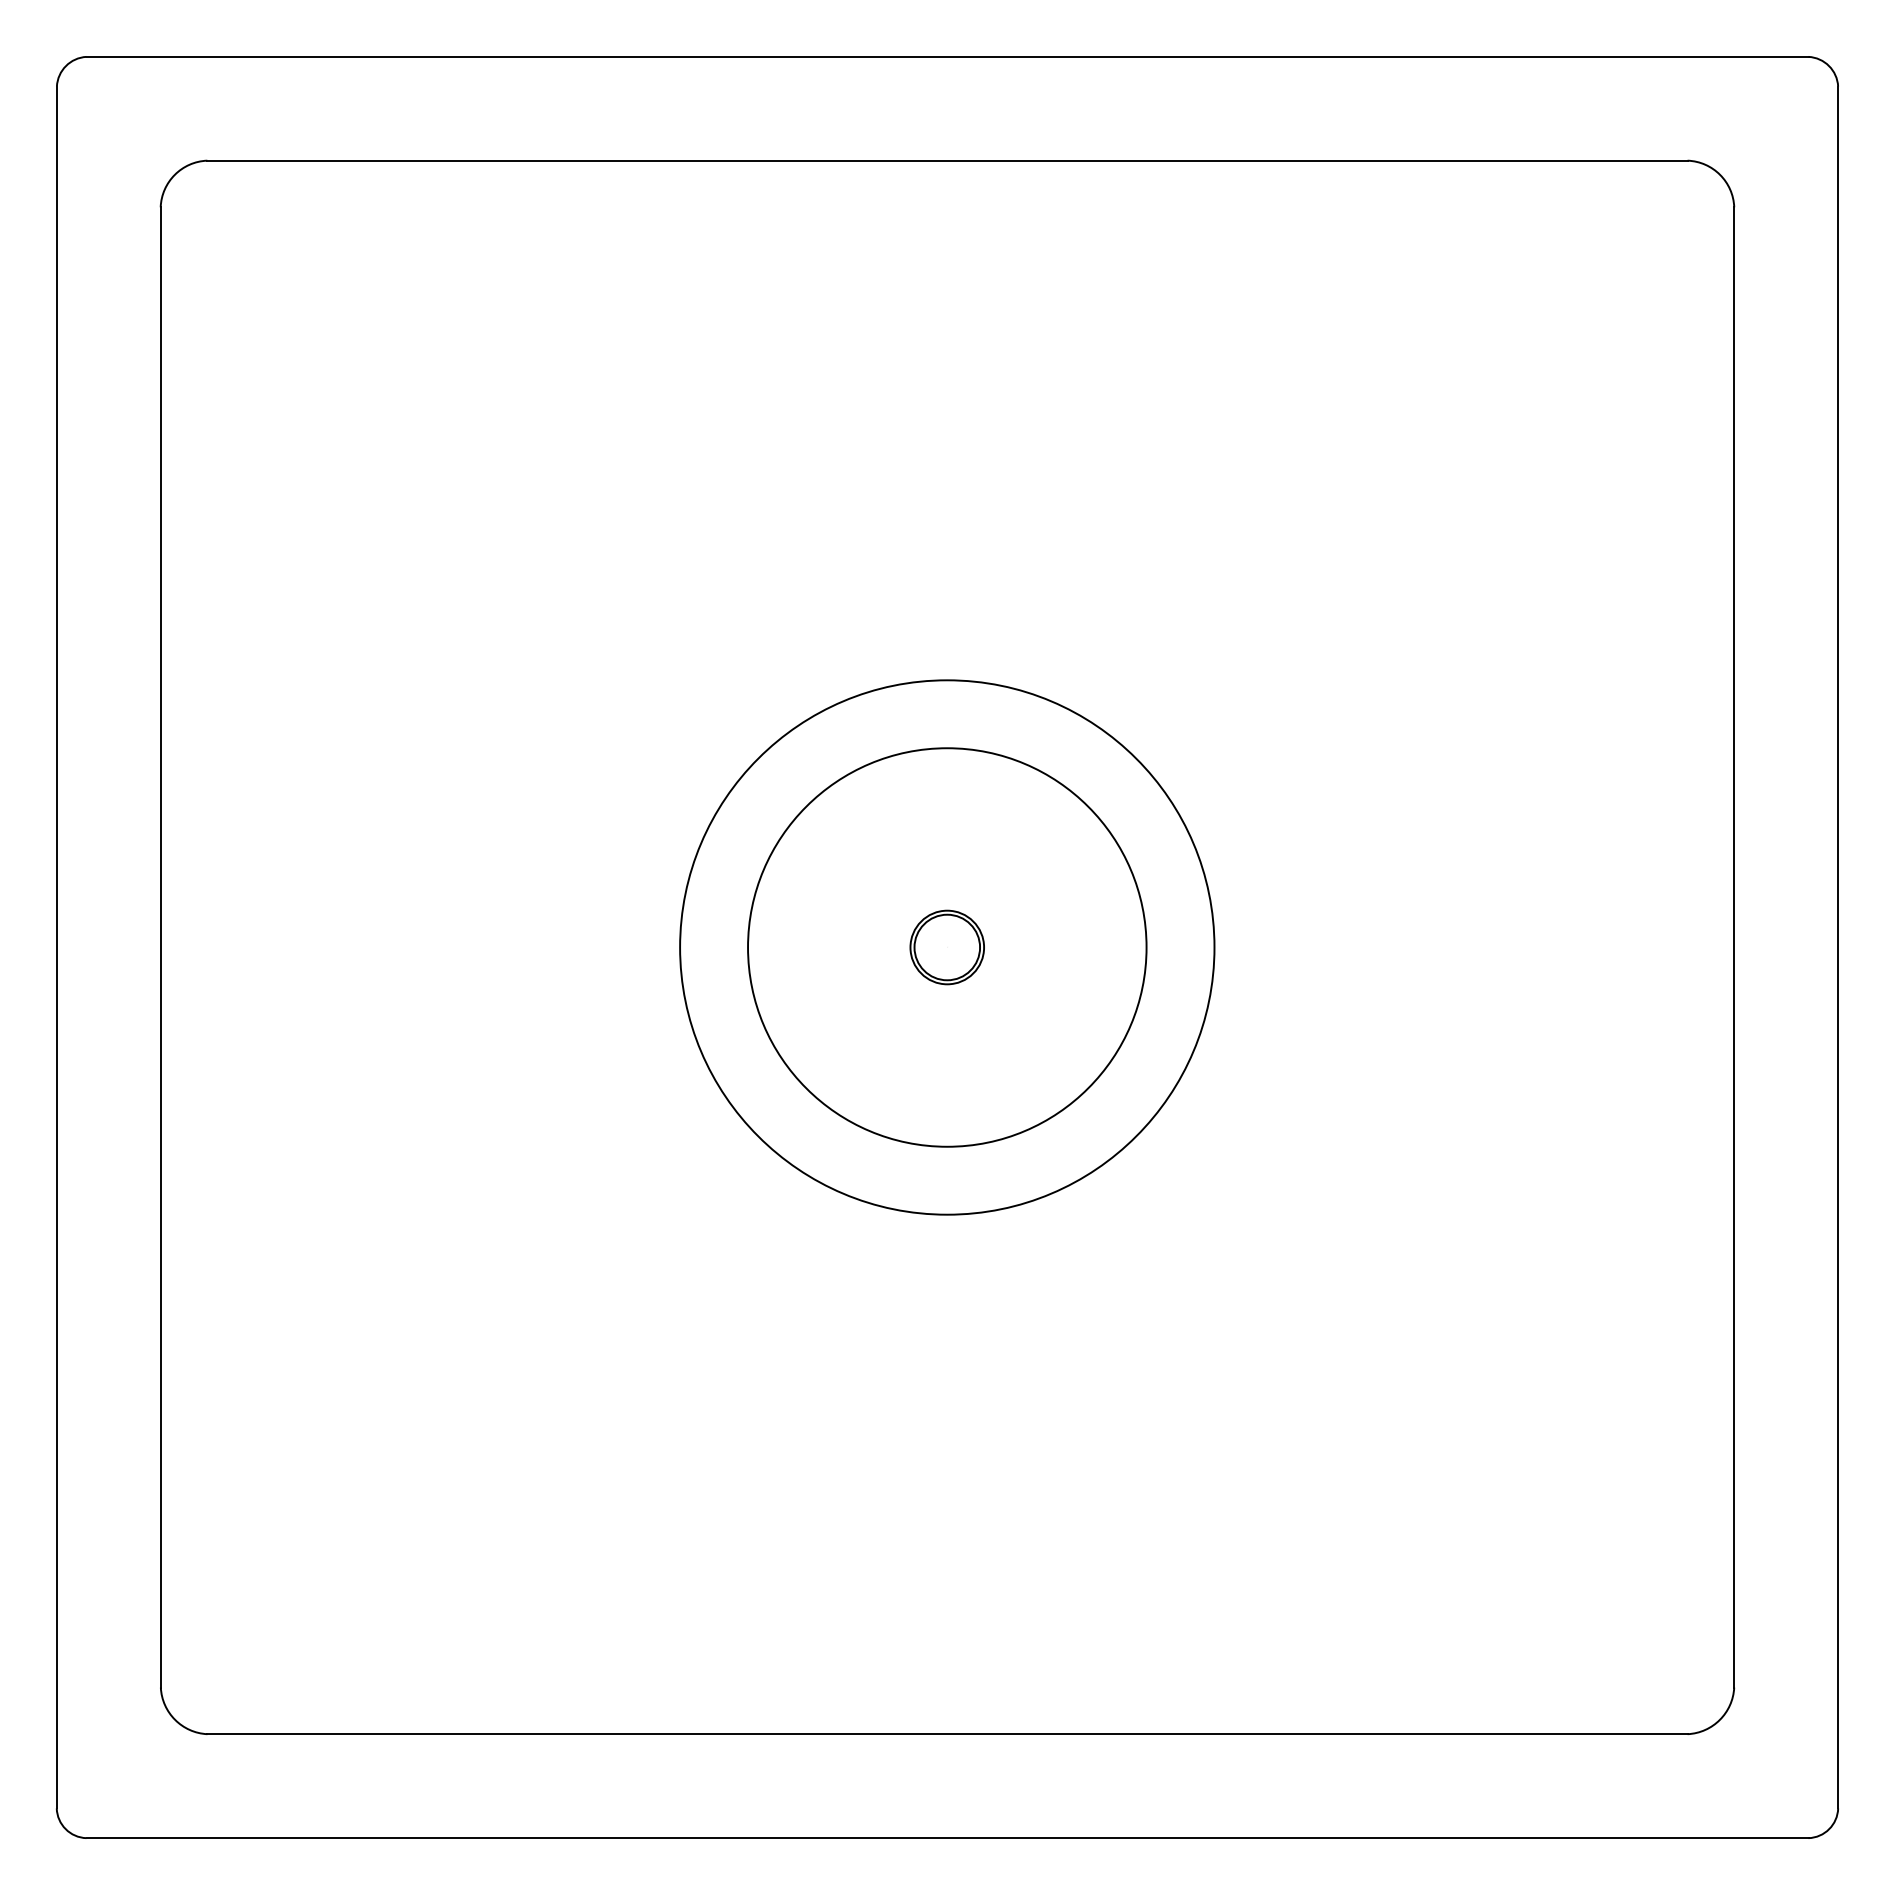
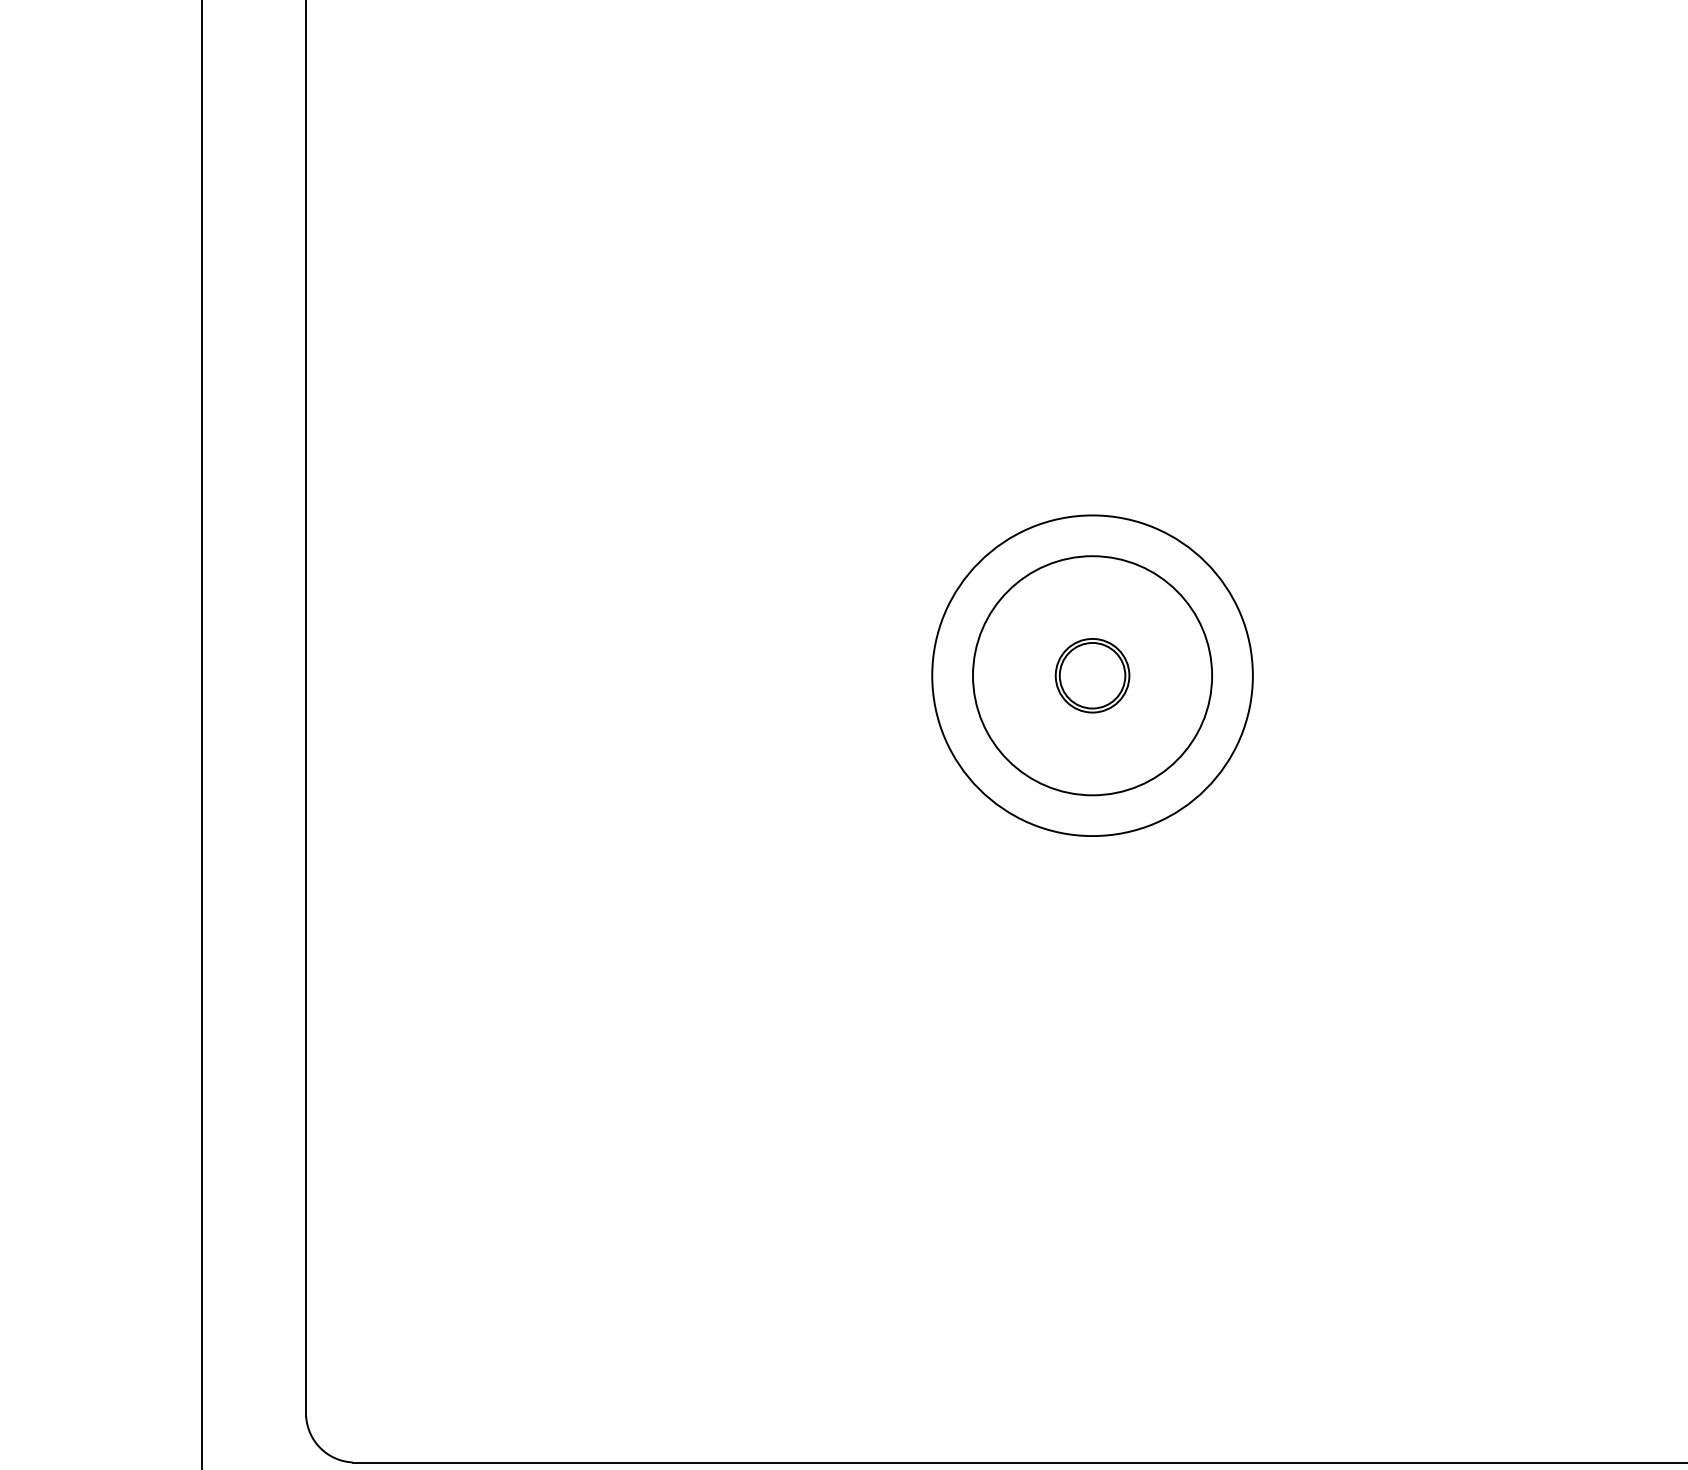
circle: (947, 947) -> (1092, 675), size x0.6
circle: (947, 947) -> (1092, 675), size x0.6

